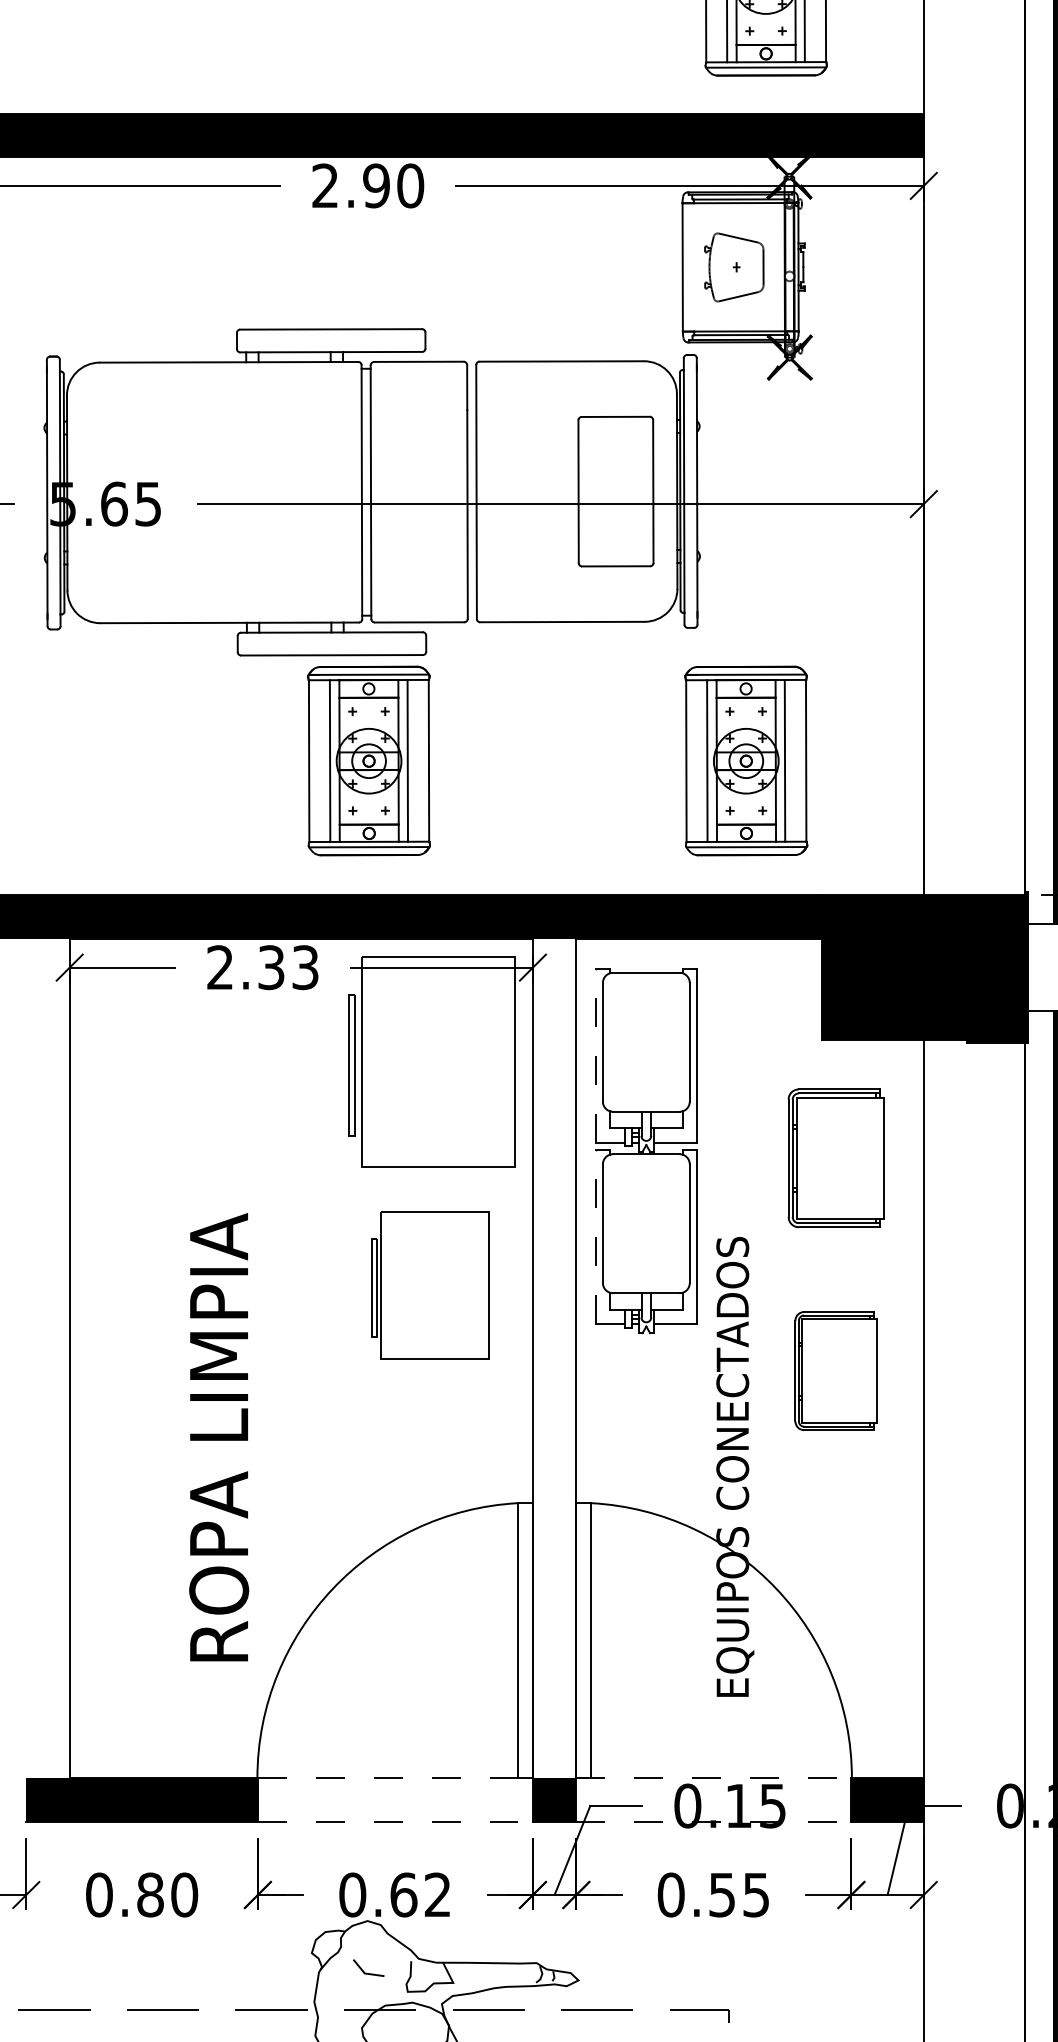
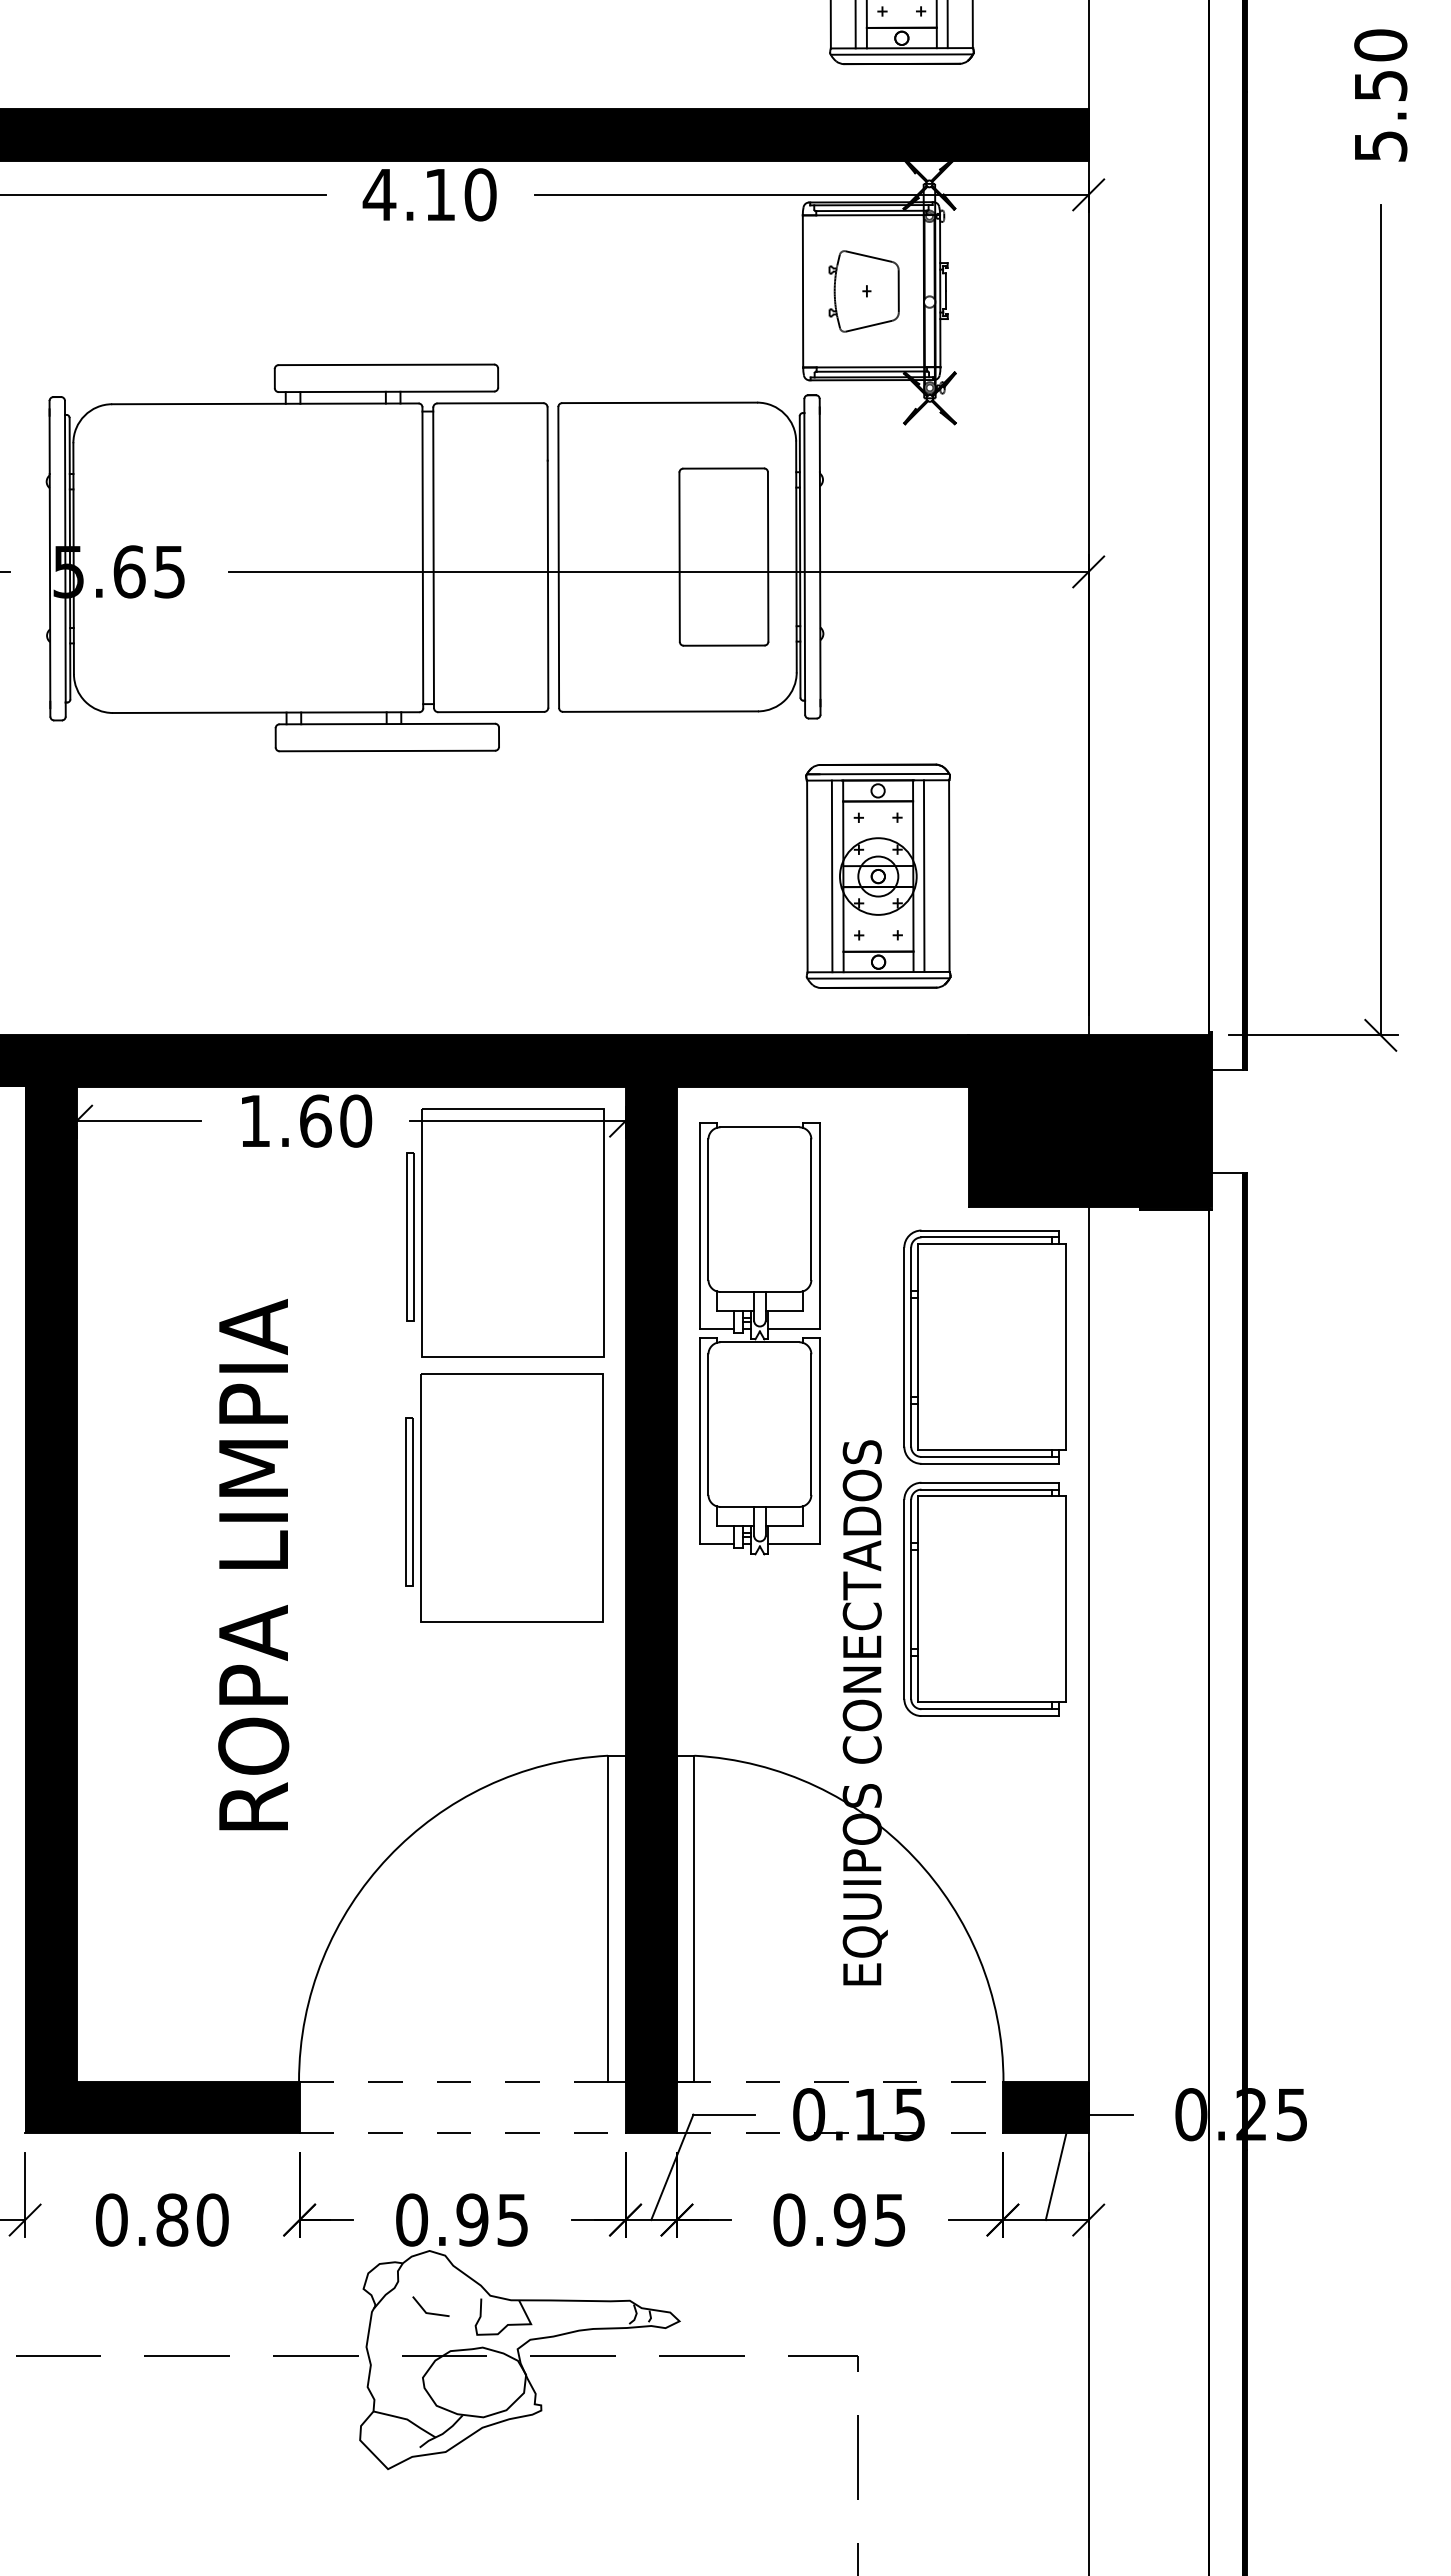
text: (349, 185) -> (408, 194), 2.90 -> 4.10
part: (369, 760) -> (431, 875), removed
text: (262, 967) -> (305, 1120), 2.33 -> 1.60
line: (595, 1055) -> (699, 1225), dashed -> solid
part: (835, 1157) -> (984, 1346), size x1.43
line: (595, 1237) -> (699, 1440), dashed -> solid
part: (430, 1285) -> (504, 1497), size x1.43
fill: (47, 1357) -> (50, 1583), added
fill: (554, 1357) -> (650, 1583), added
part: (835, 1370) -> (984, 1598), size x1.67
text: (218, 1437) -> (253, 1564), moved
text: (419, 1894) -> (491, 2219), 0.62 -> 0.95
text: (721, 1894) -> (849, 2219), 0.55 -> 0.95

